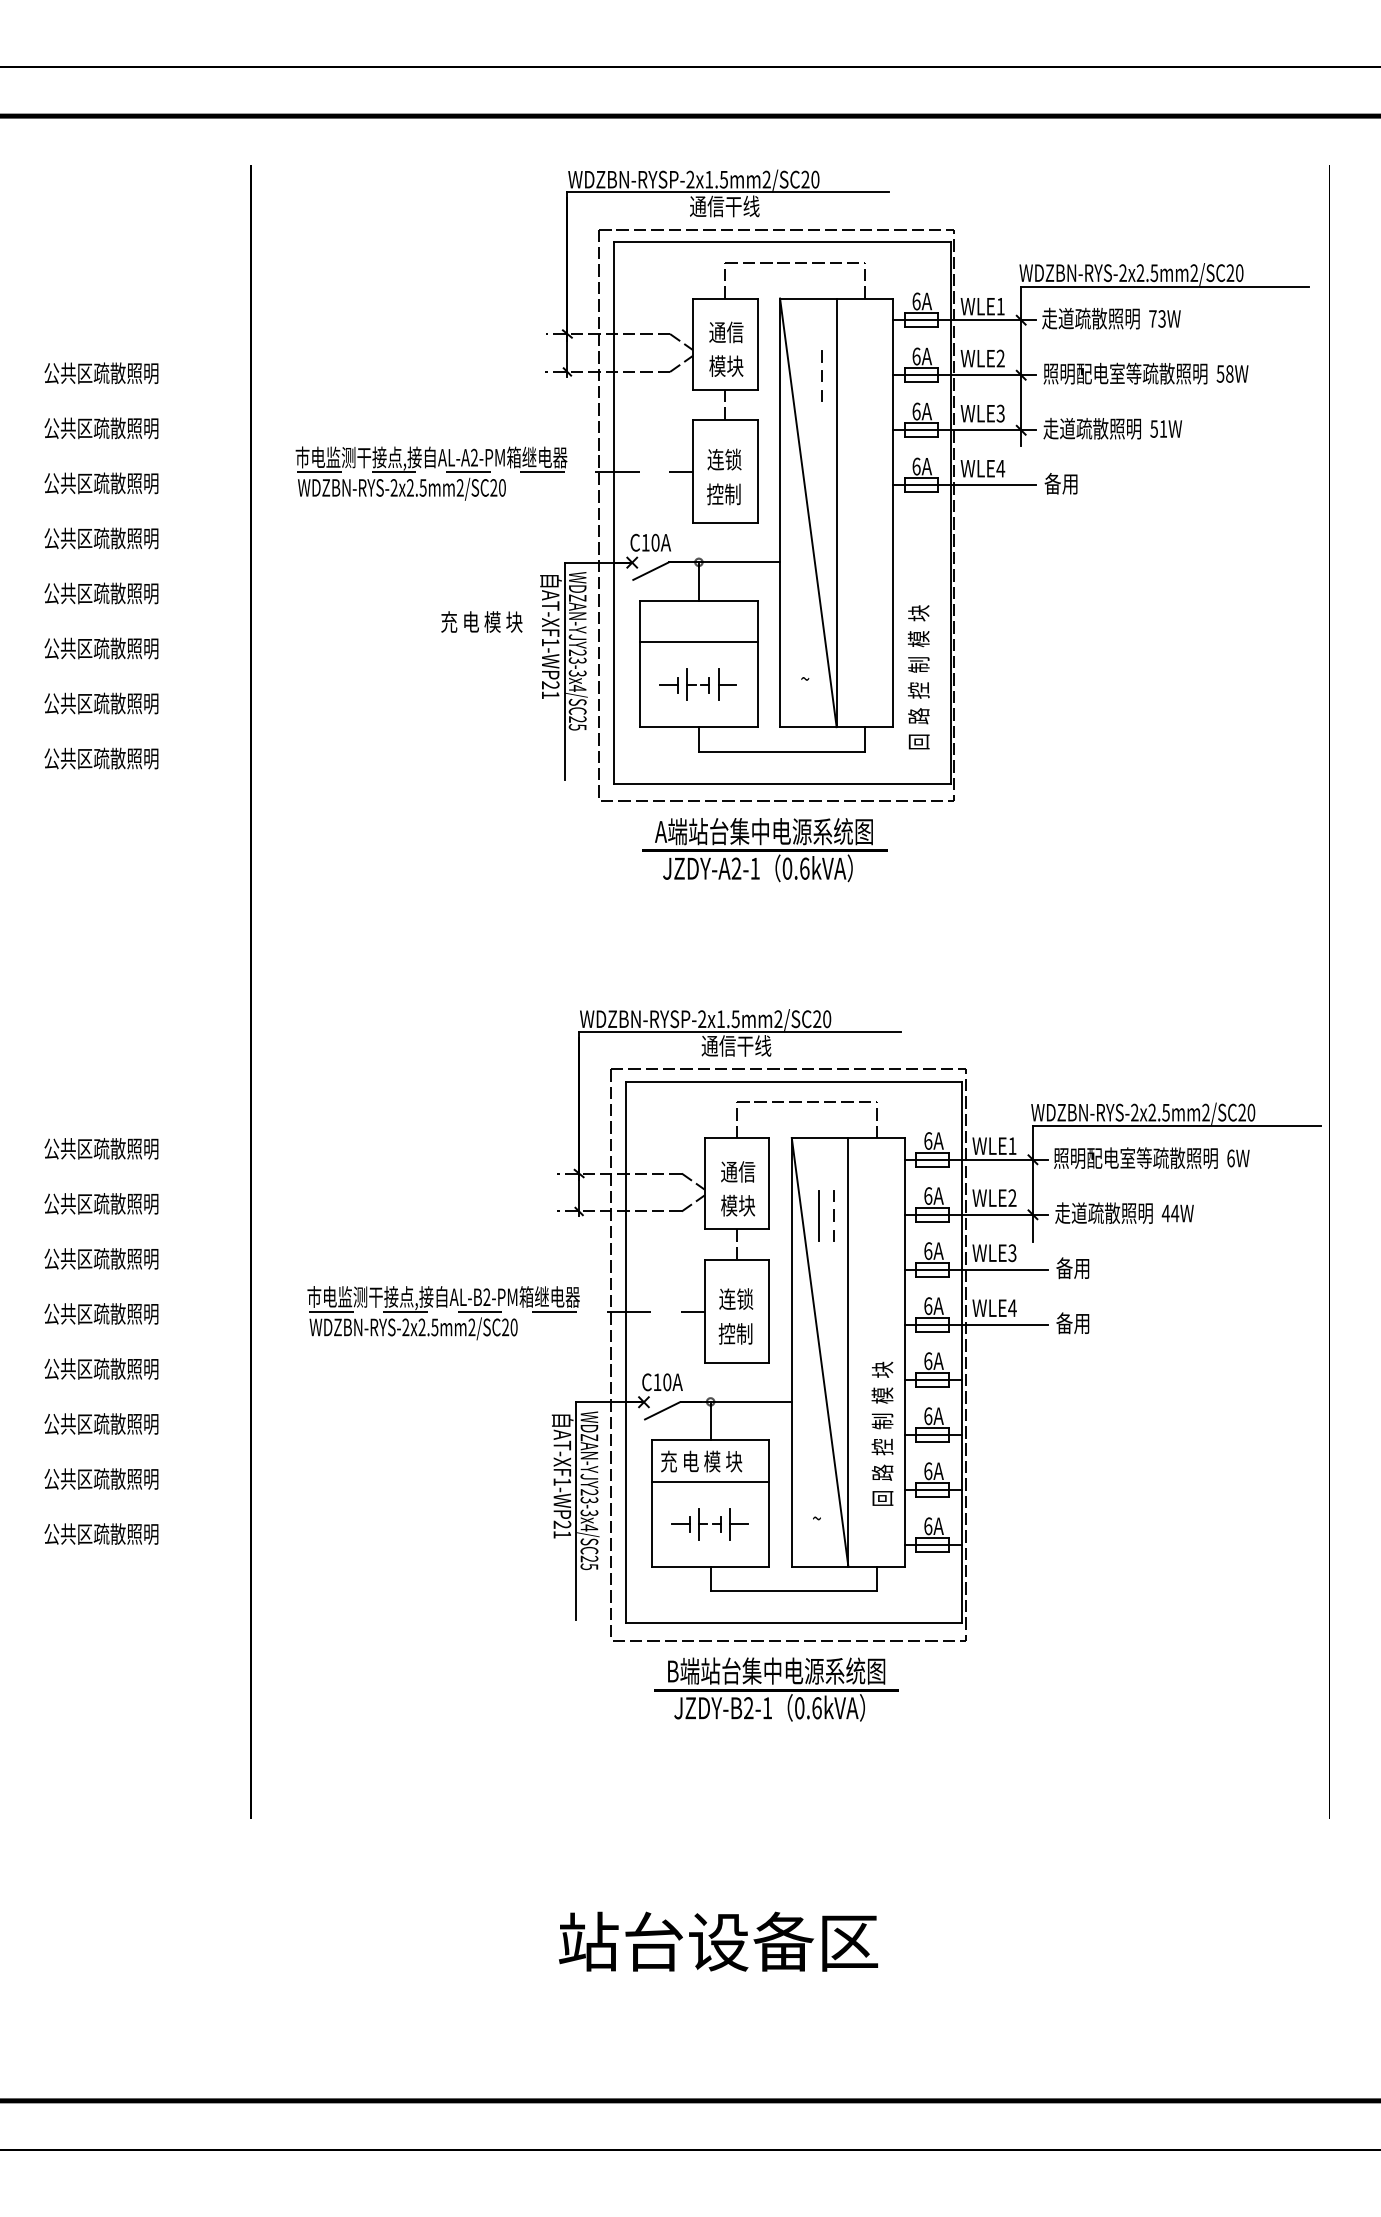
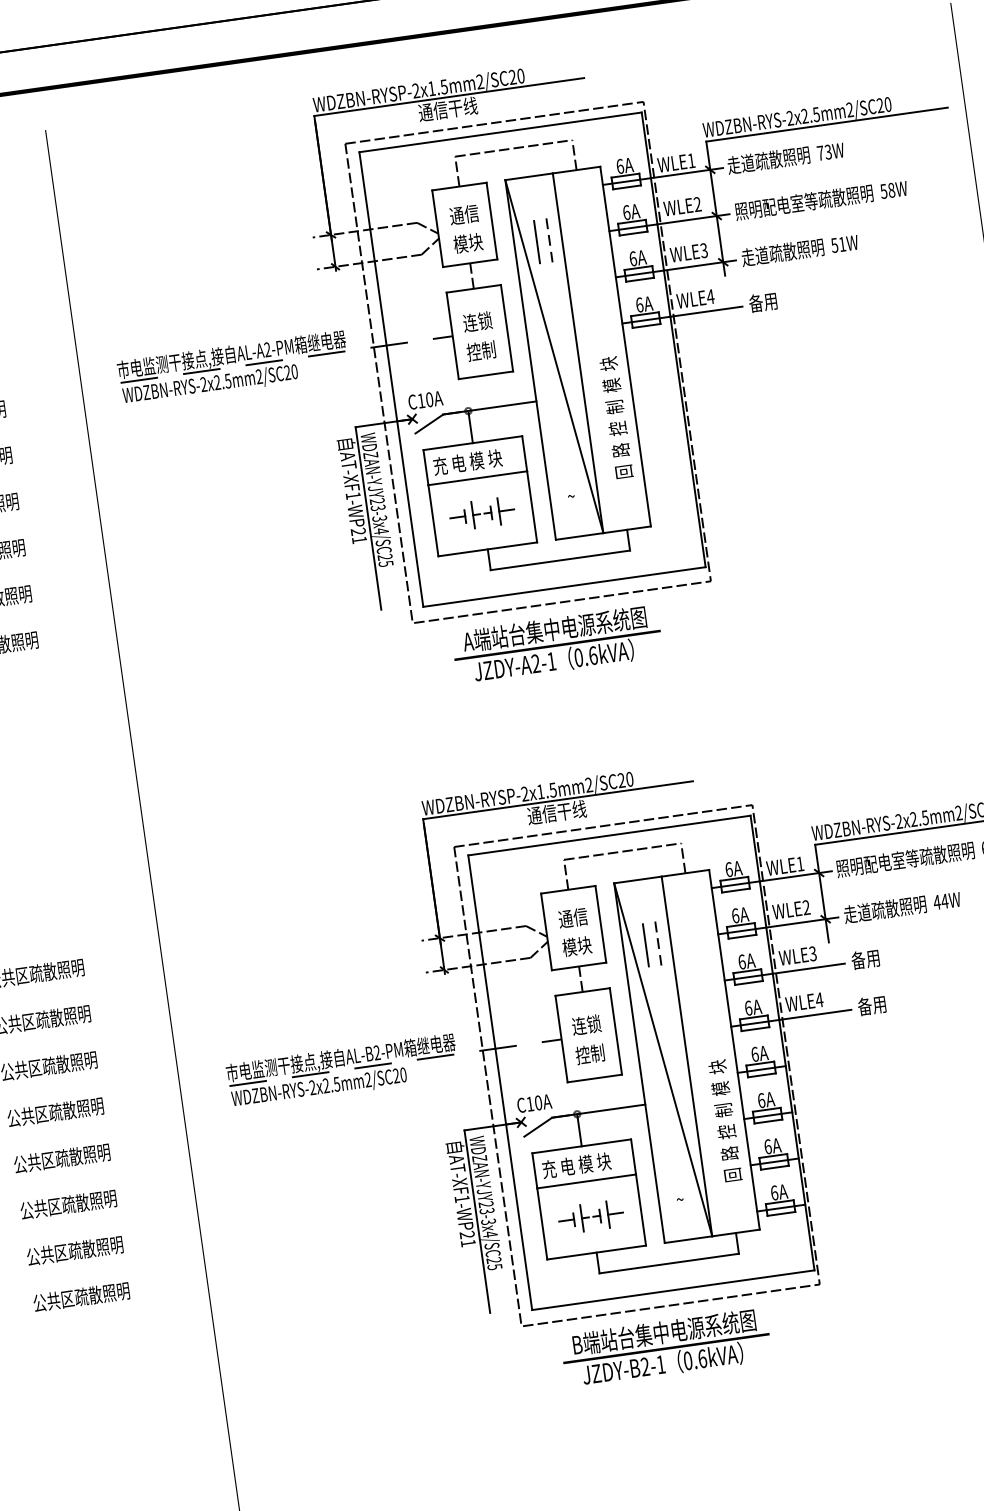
line: (806, 376) -> (536, 242), added
text: (481, 621) -> (467, 461), moved
text: (918, 677) -> (616, 417), moved

